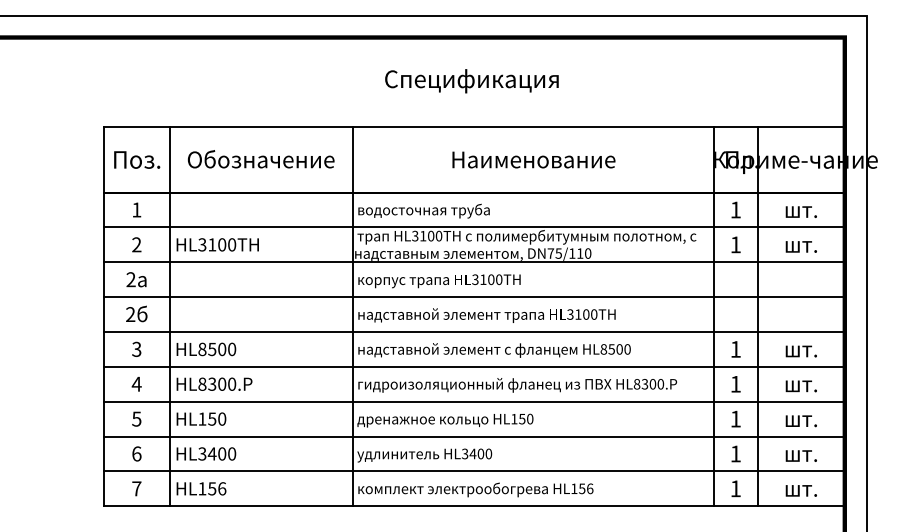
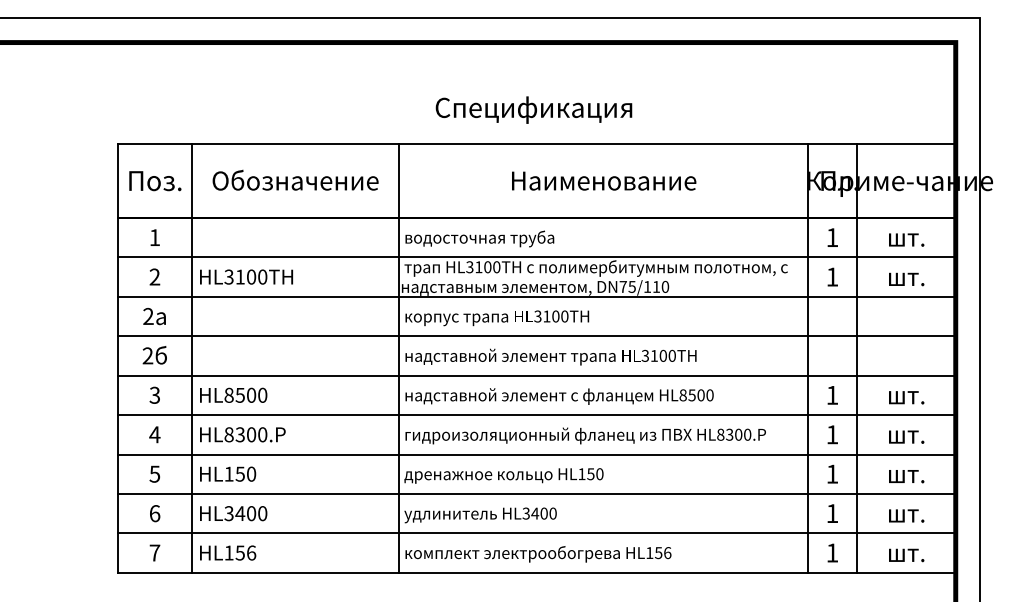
text: (471, 81) -> (533, 110), moved

